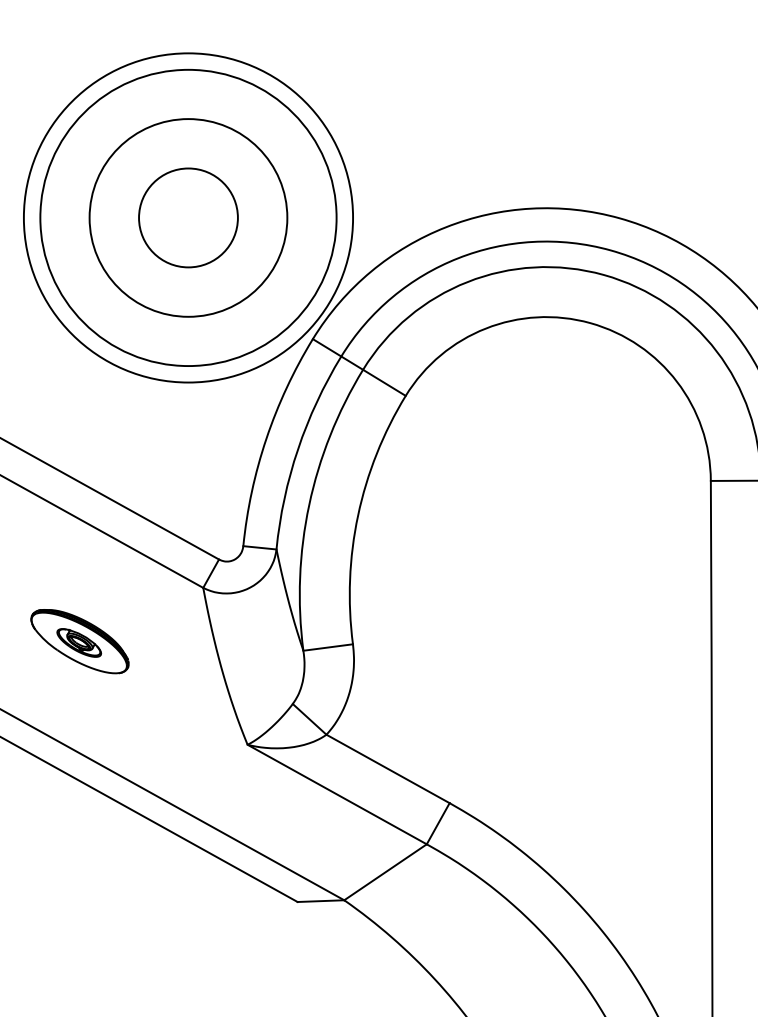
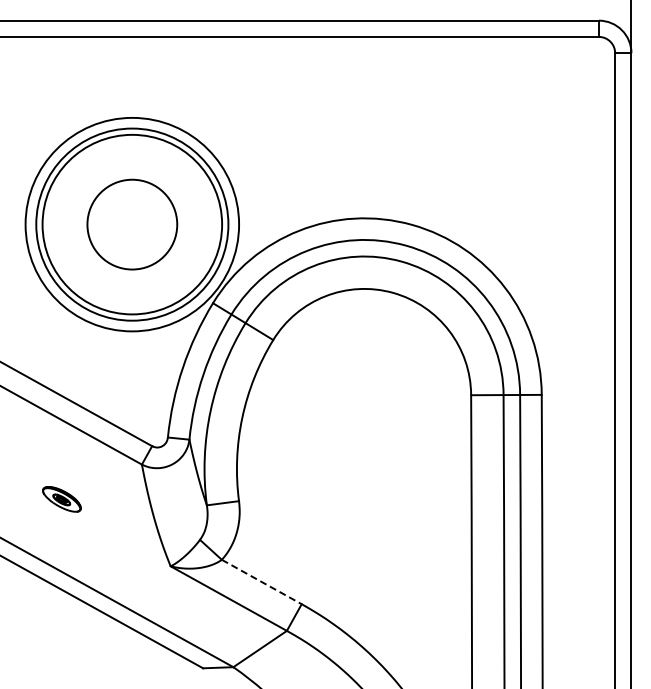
circle: (188, 217) -> (132, 224), size x1.4
circle: (188, 217) -> (132, 224), size x1.4
part: (79, 641) -> (61, 499), size x0.6
line: (387, 769) -> (261, 582), solid -> dashed

